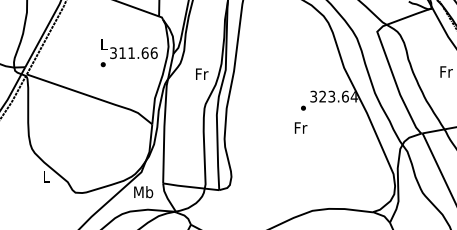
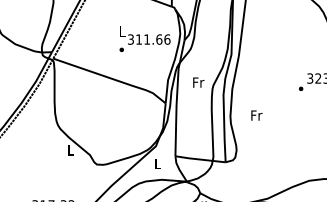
text: (202, 73) -> (199, 81), moved
text: (300, 127) -> (256, 115), moved
text: (143, 192) -> (157, 164), Mb -> L

